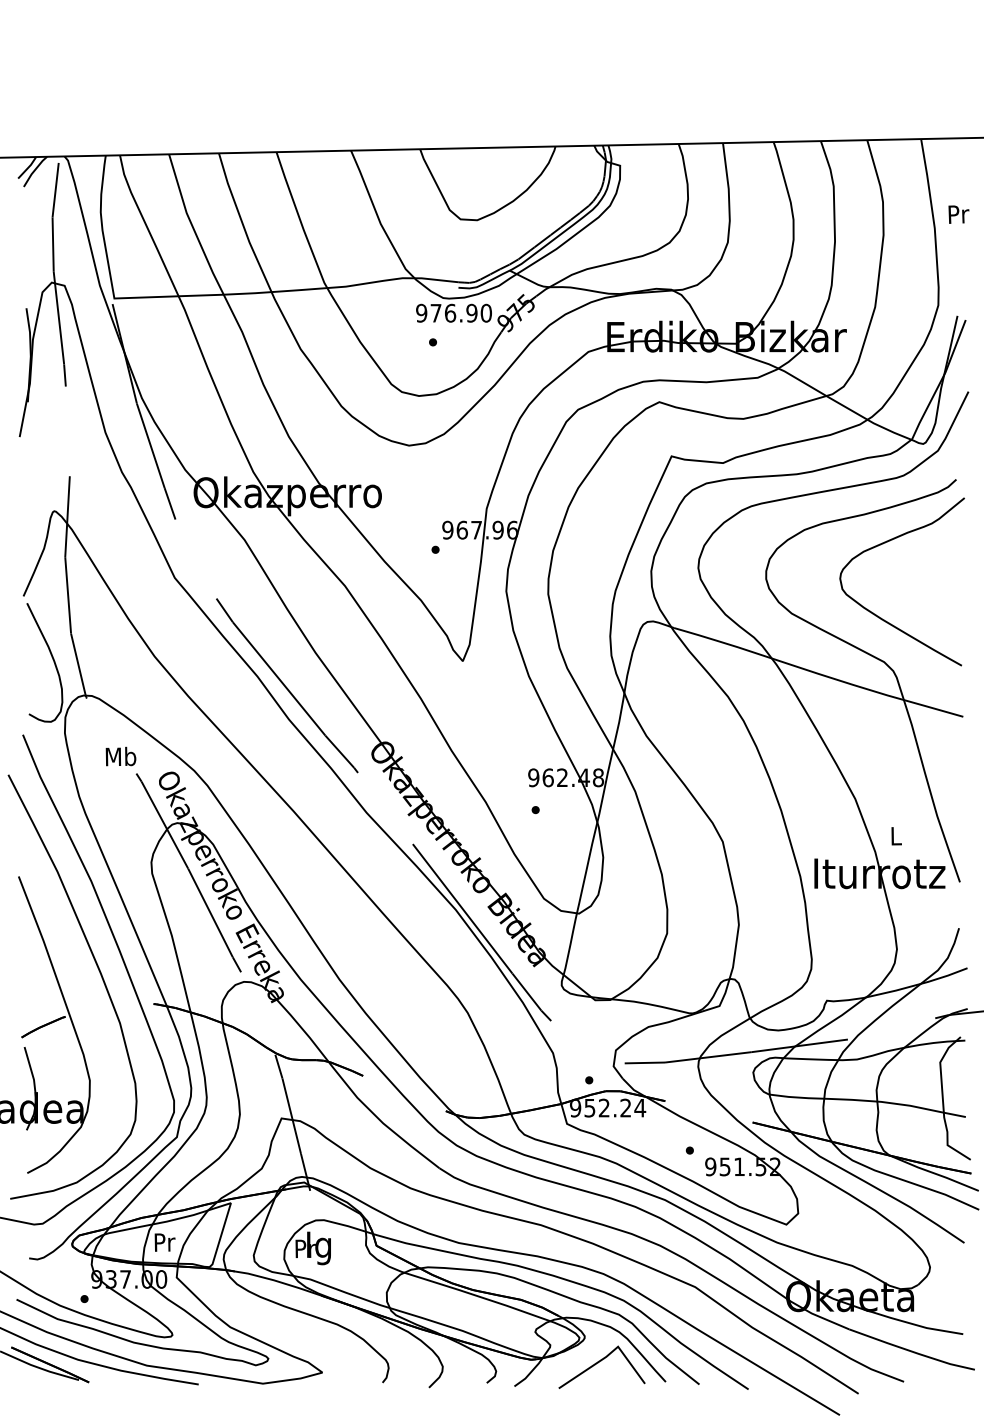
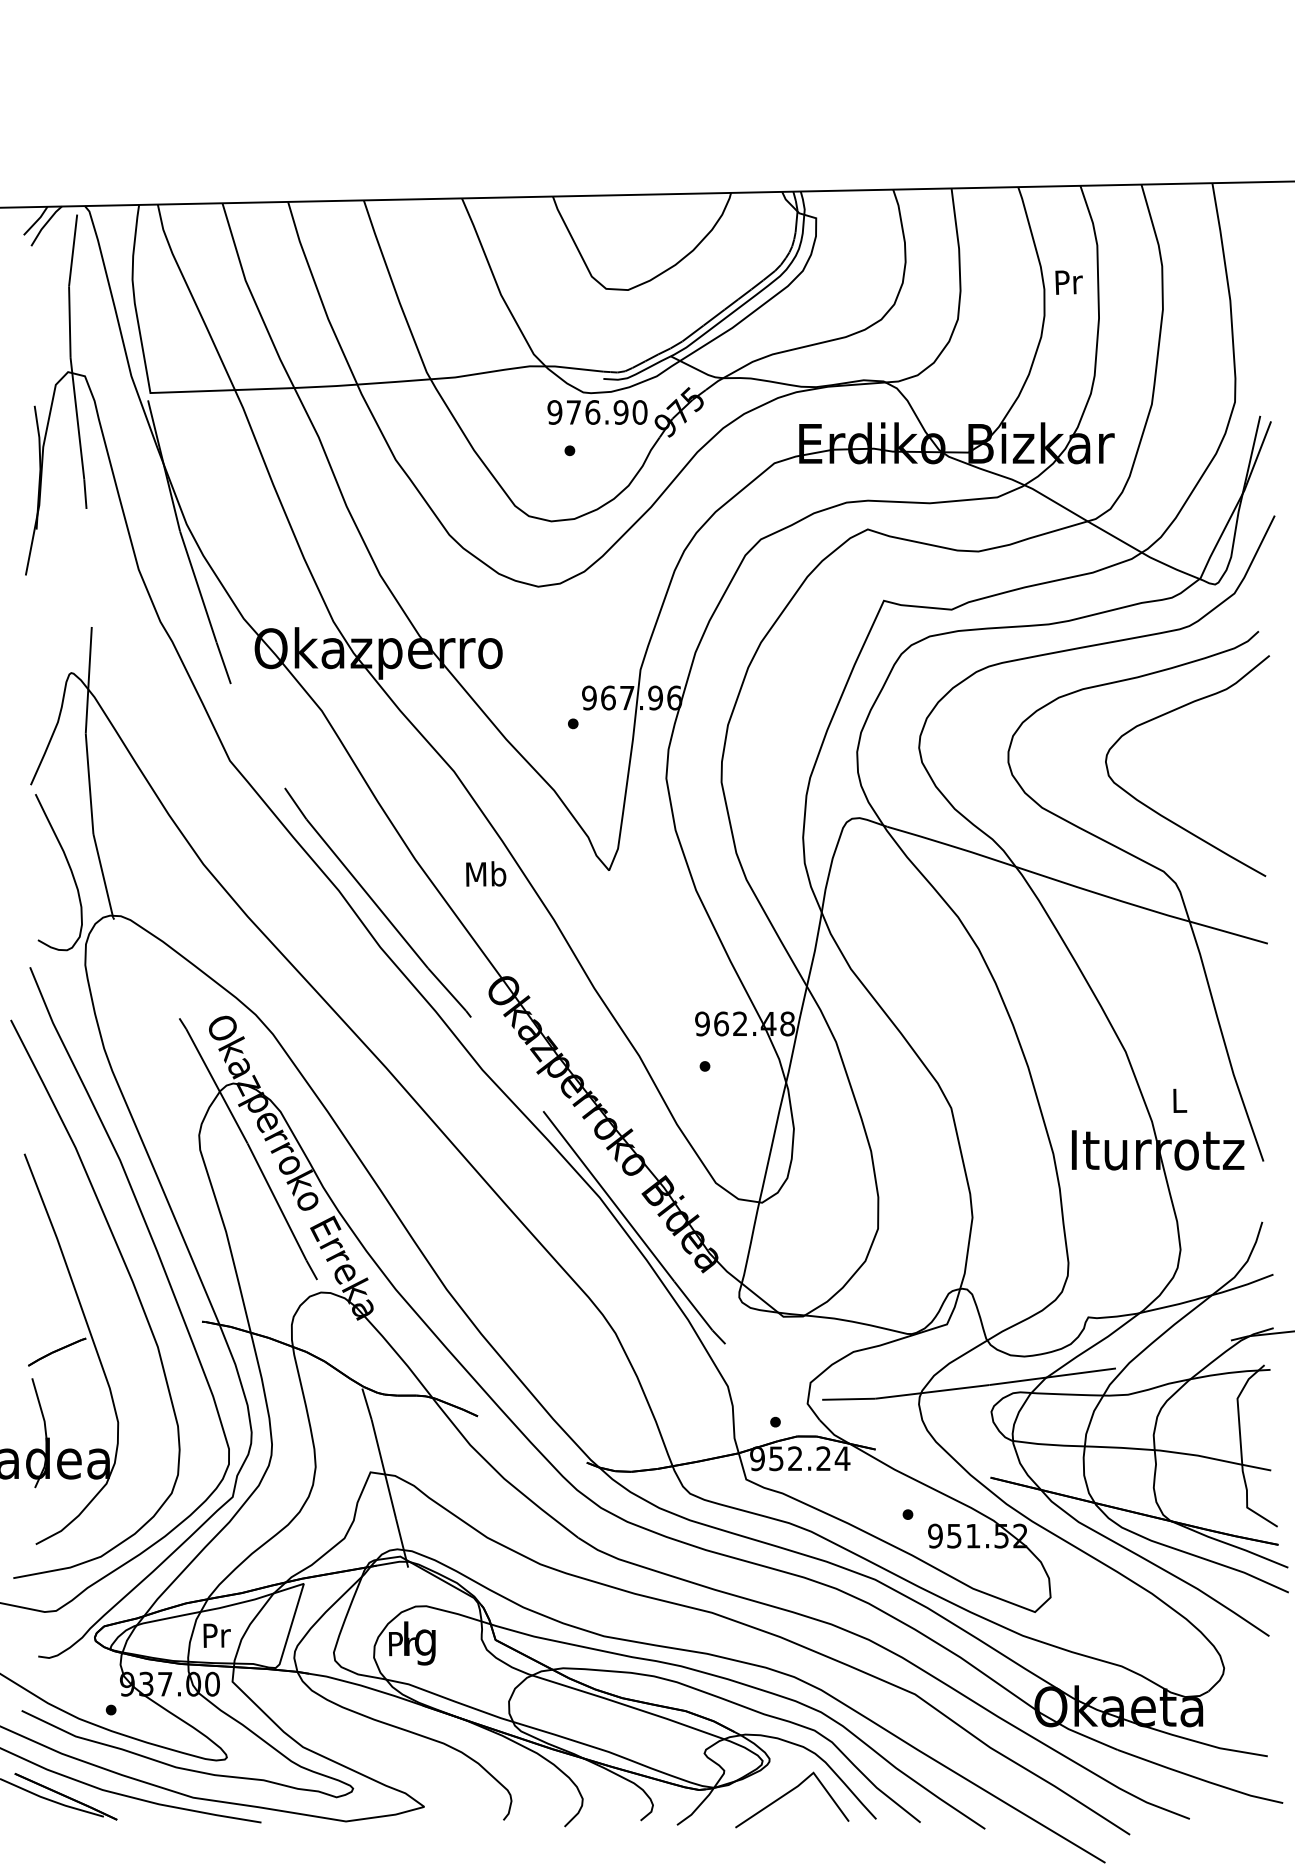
text: (958, 214) -> (1068, 282), moved
text: (121, 756) -> (486, 873), moved

